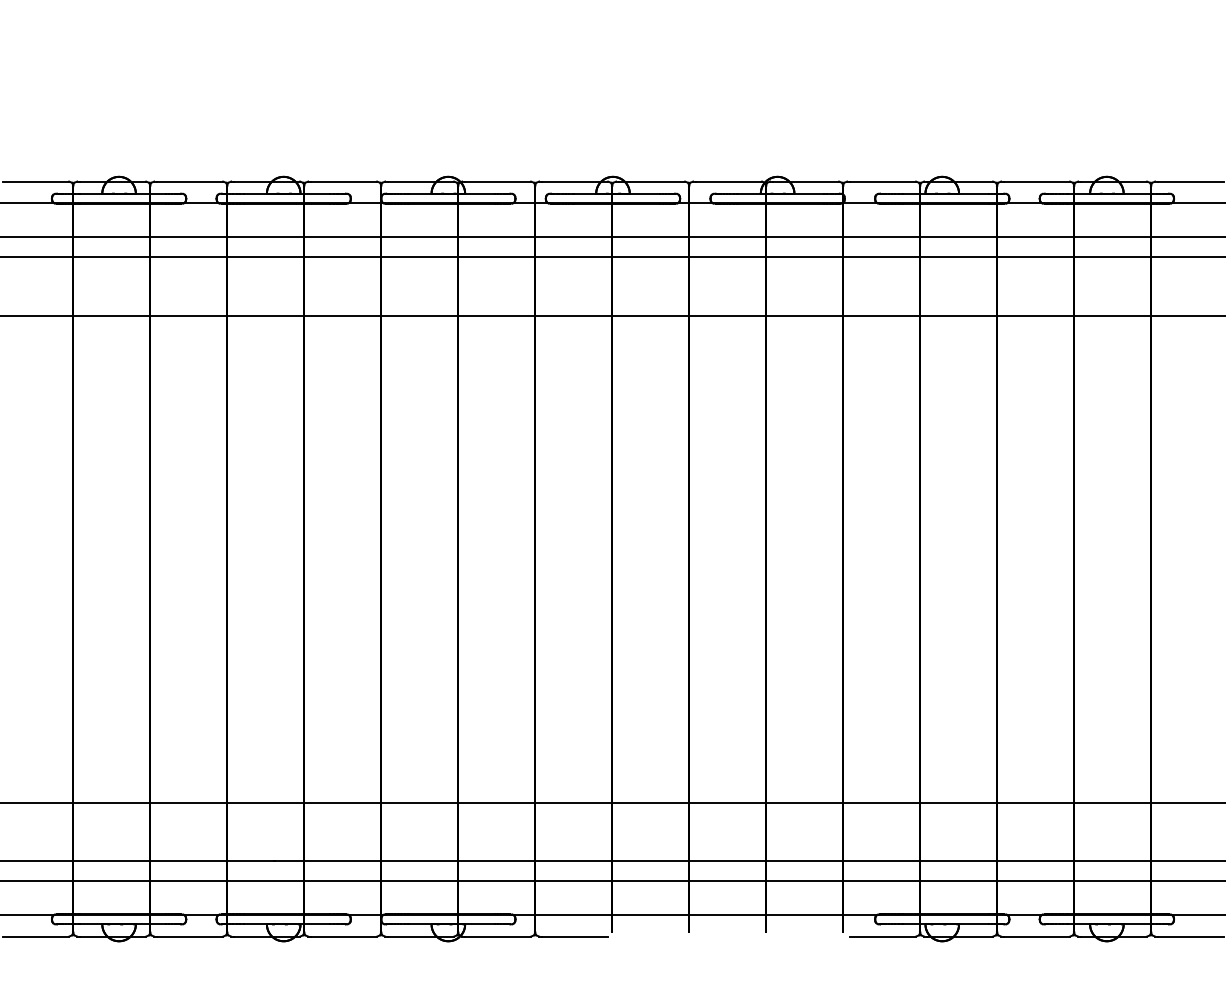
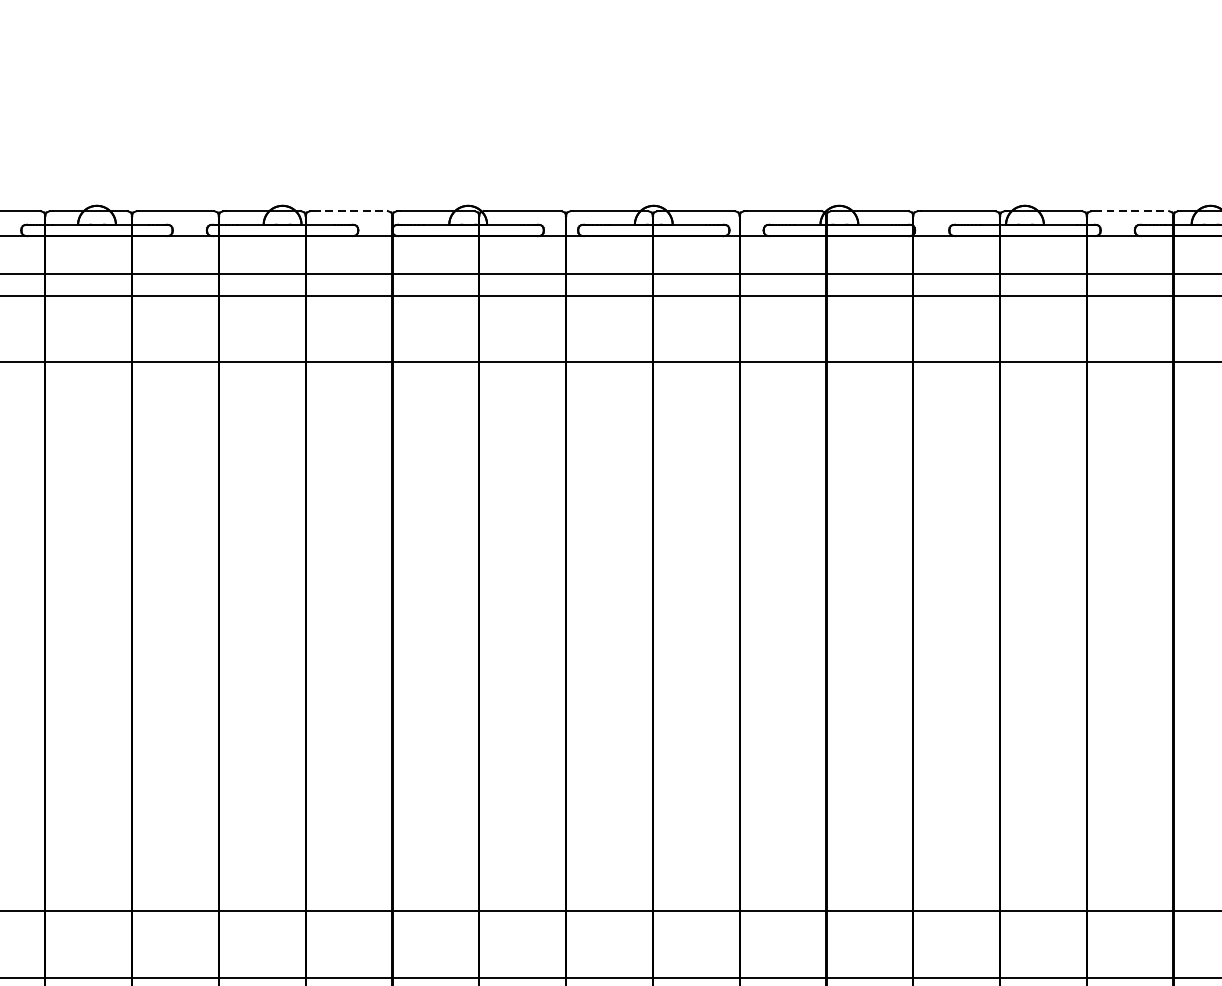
line: (344, 181) -> (351, 211), solid -> dashed
line: (1037, 181) -> (1132, 211), solid -> dashed

